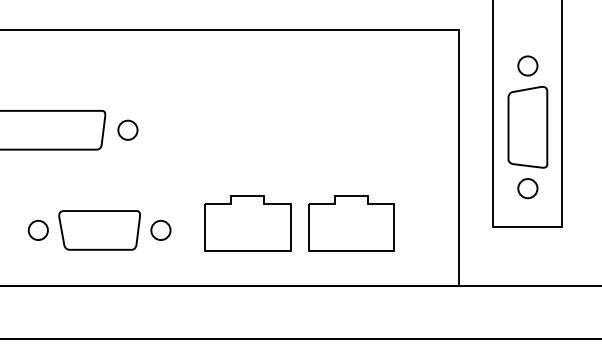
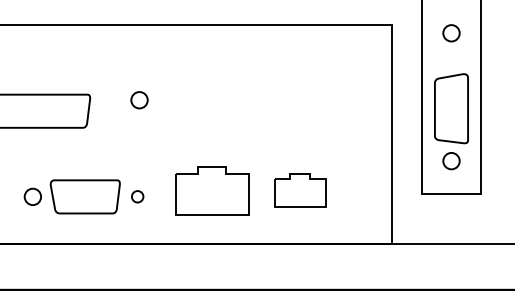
part: (527, 66) -> (451, 33), moved
part: (127, 130) -> (139, 100), moved
part: (351, 222) -> (300, 190), size x0.7
part: (160, 229) -> (137, 196), size x0.7

